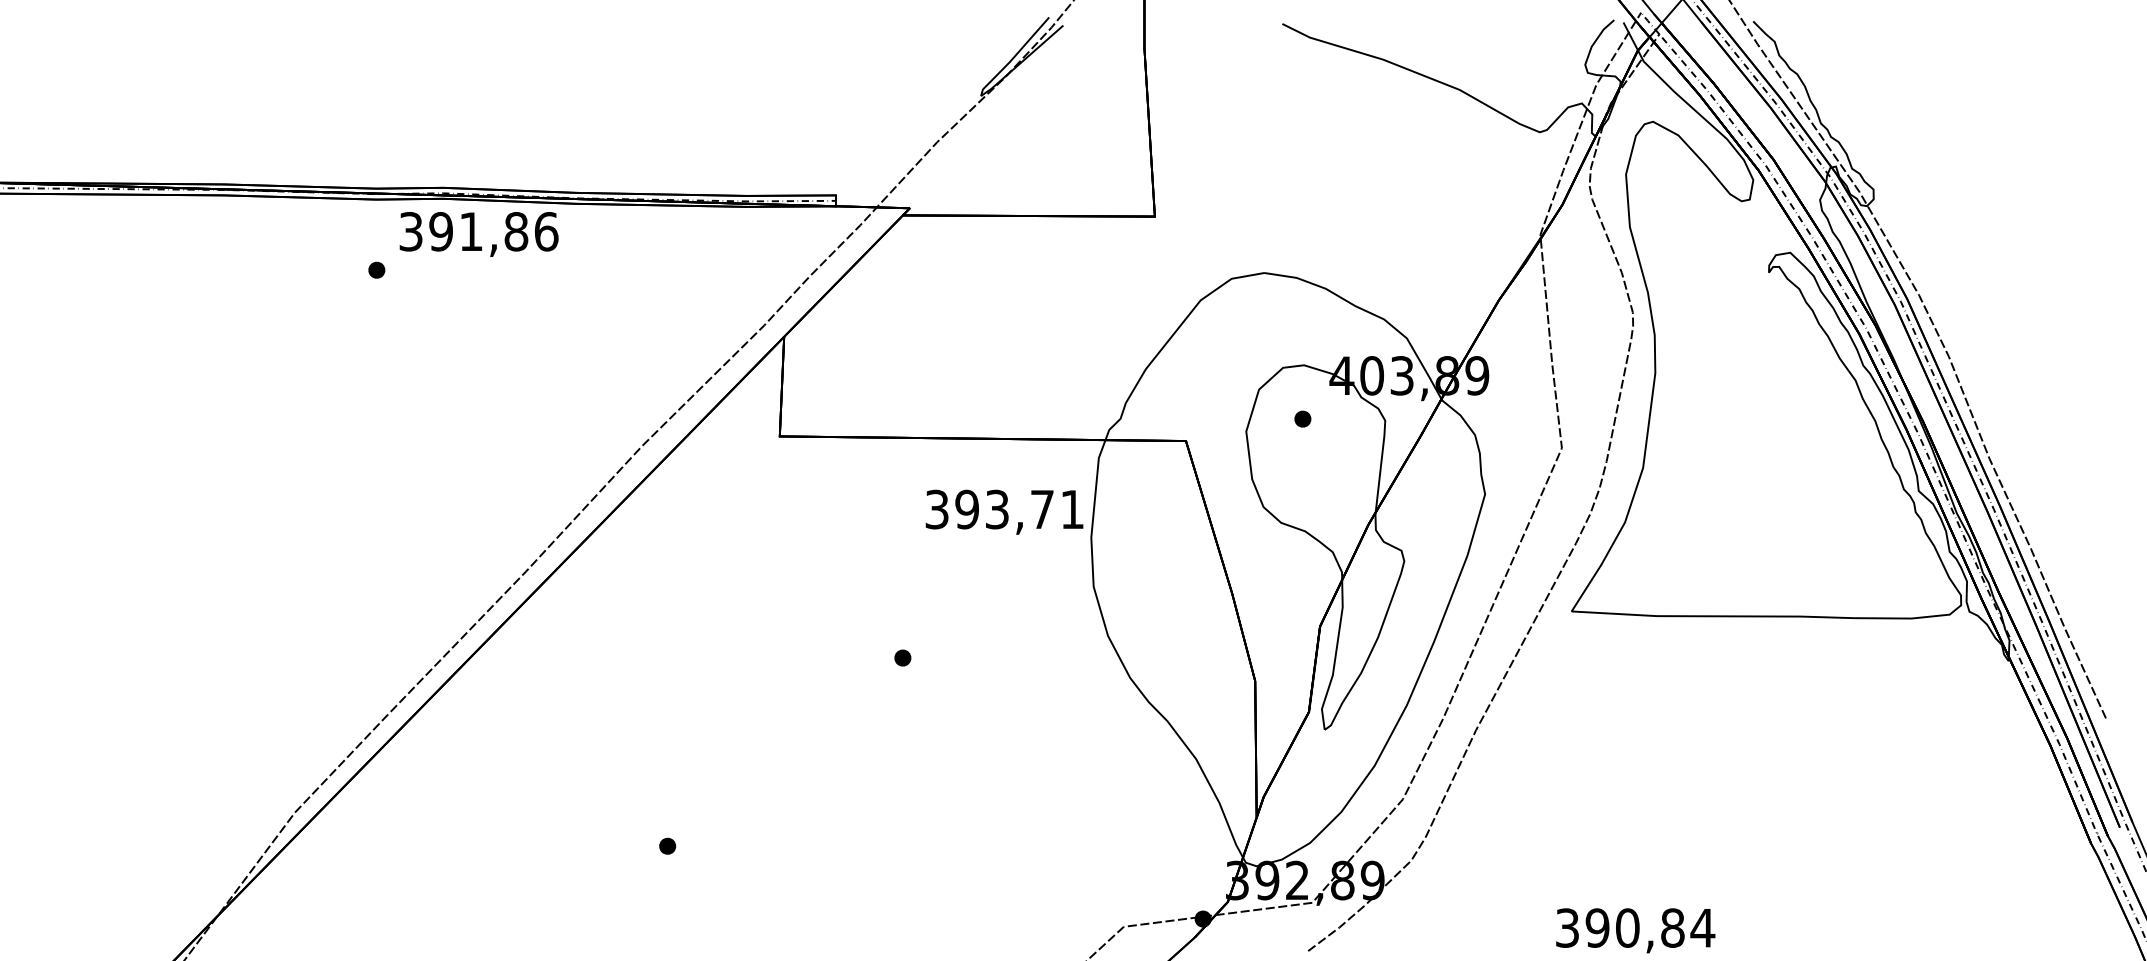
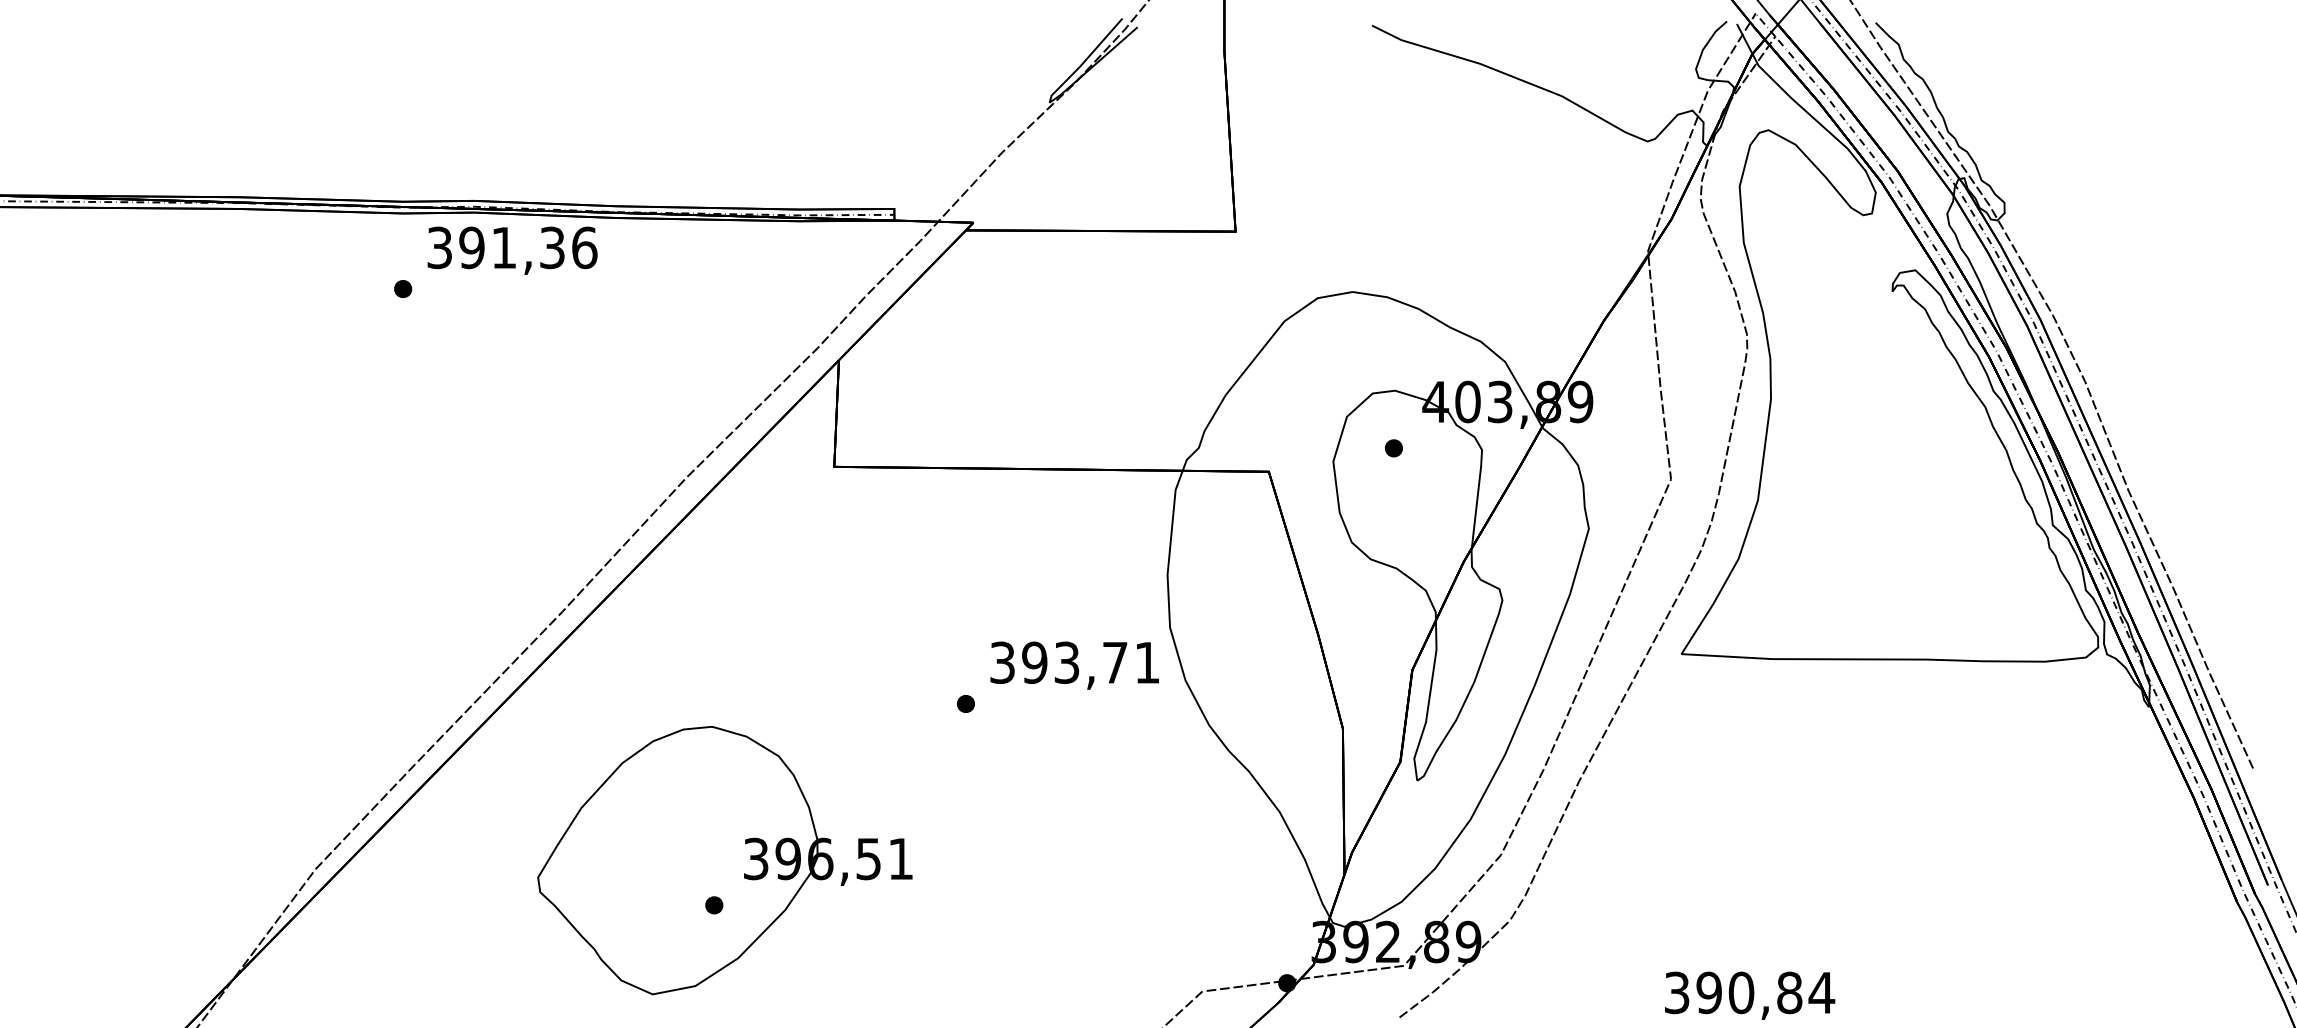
text: (516, 231) -> (552, 247), 391,86 -> 391,36
text: (1004, 511) -> (1074, 664), moved
part: (677, 804) -> (724, 860), added

